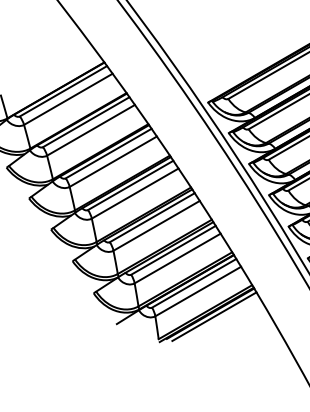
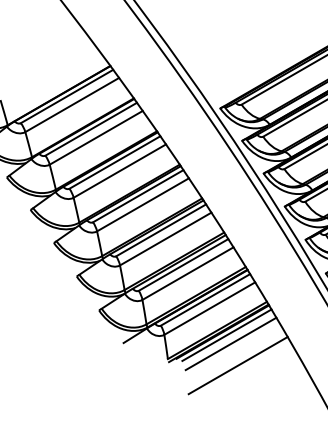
line: (217, 324) -> (230, 343), added
line: (224, 345) -> (237, 365), added

